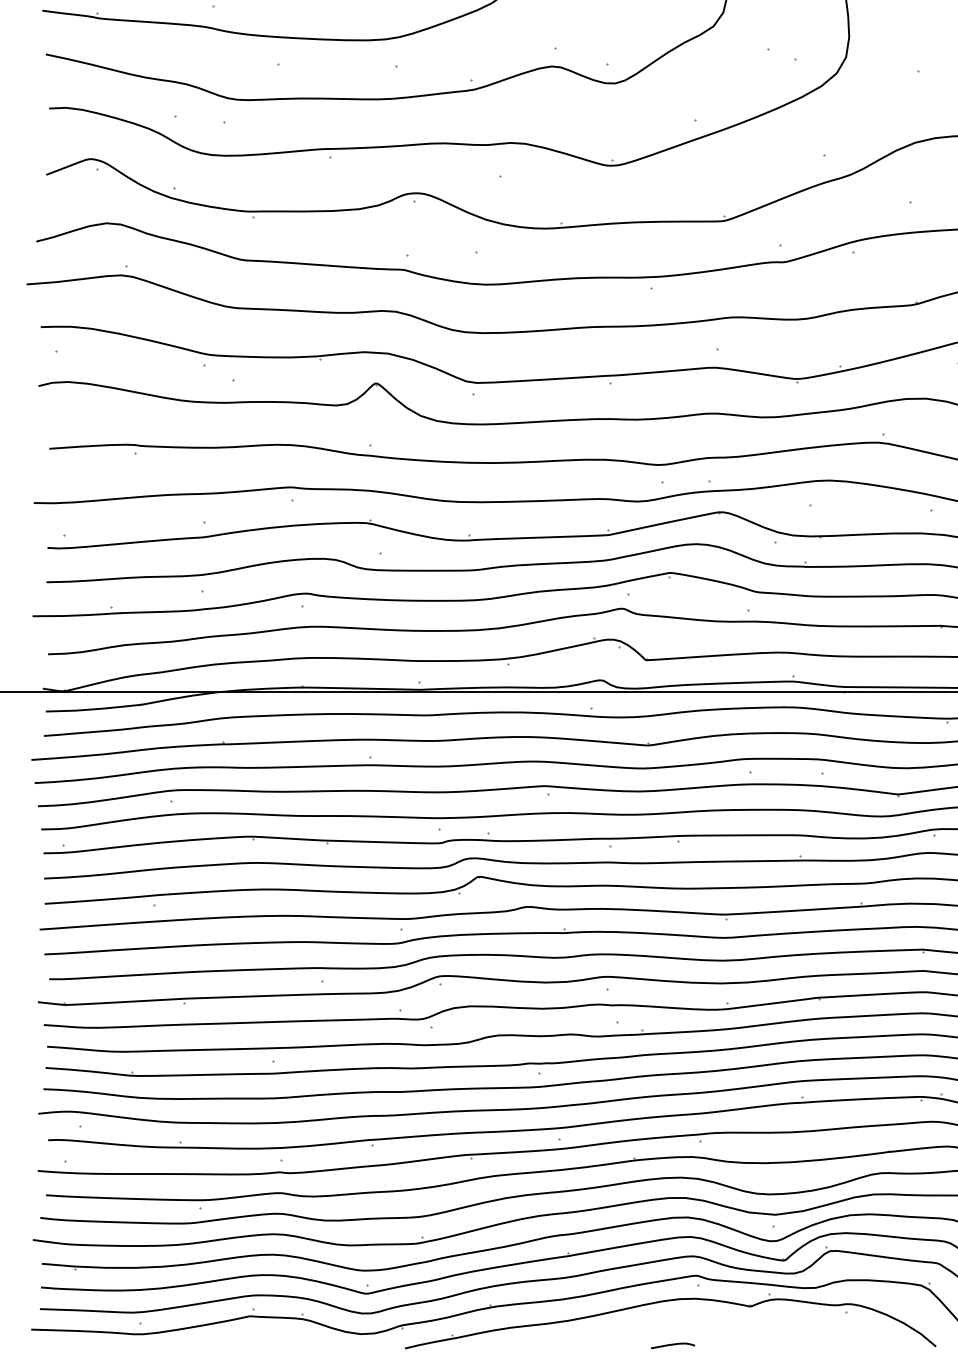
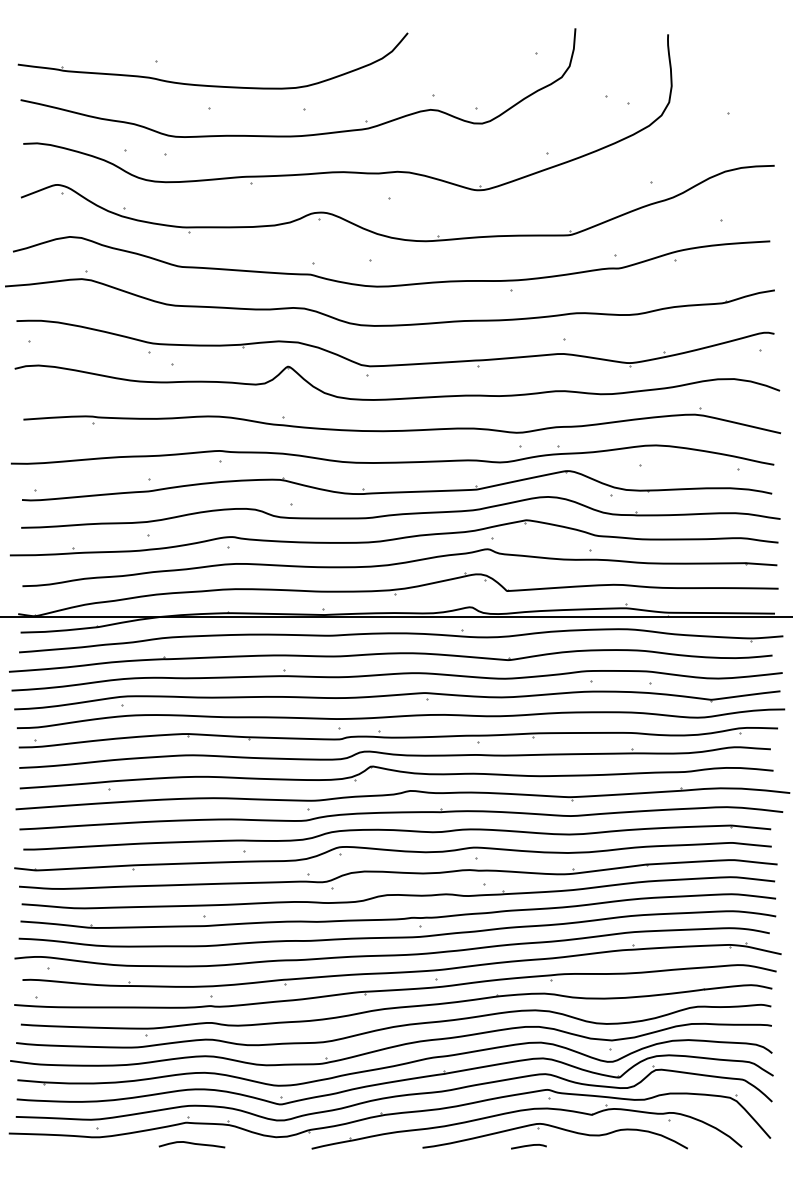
part: (707, 1323) -> (556, 1128), added
curve: (256, 1343) -> (191, 1144), added

